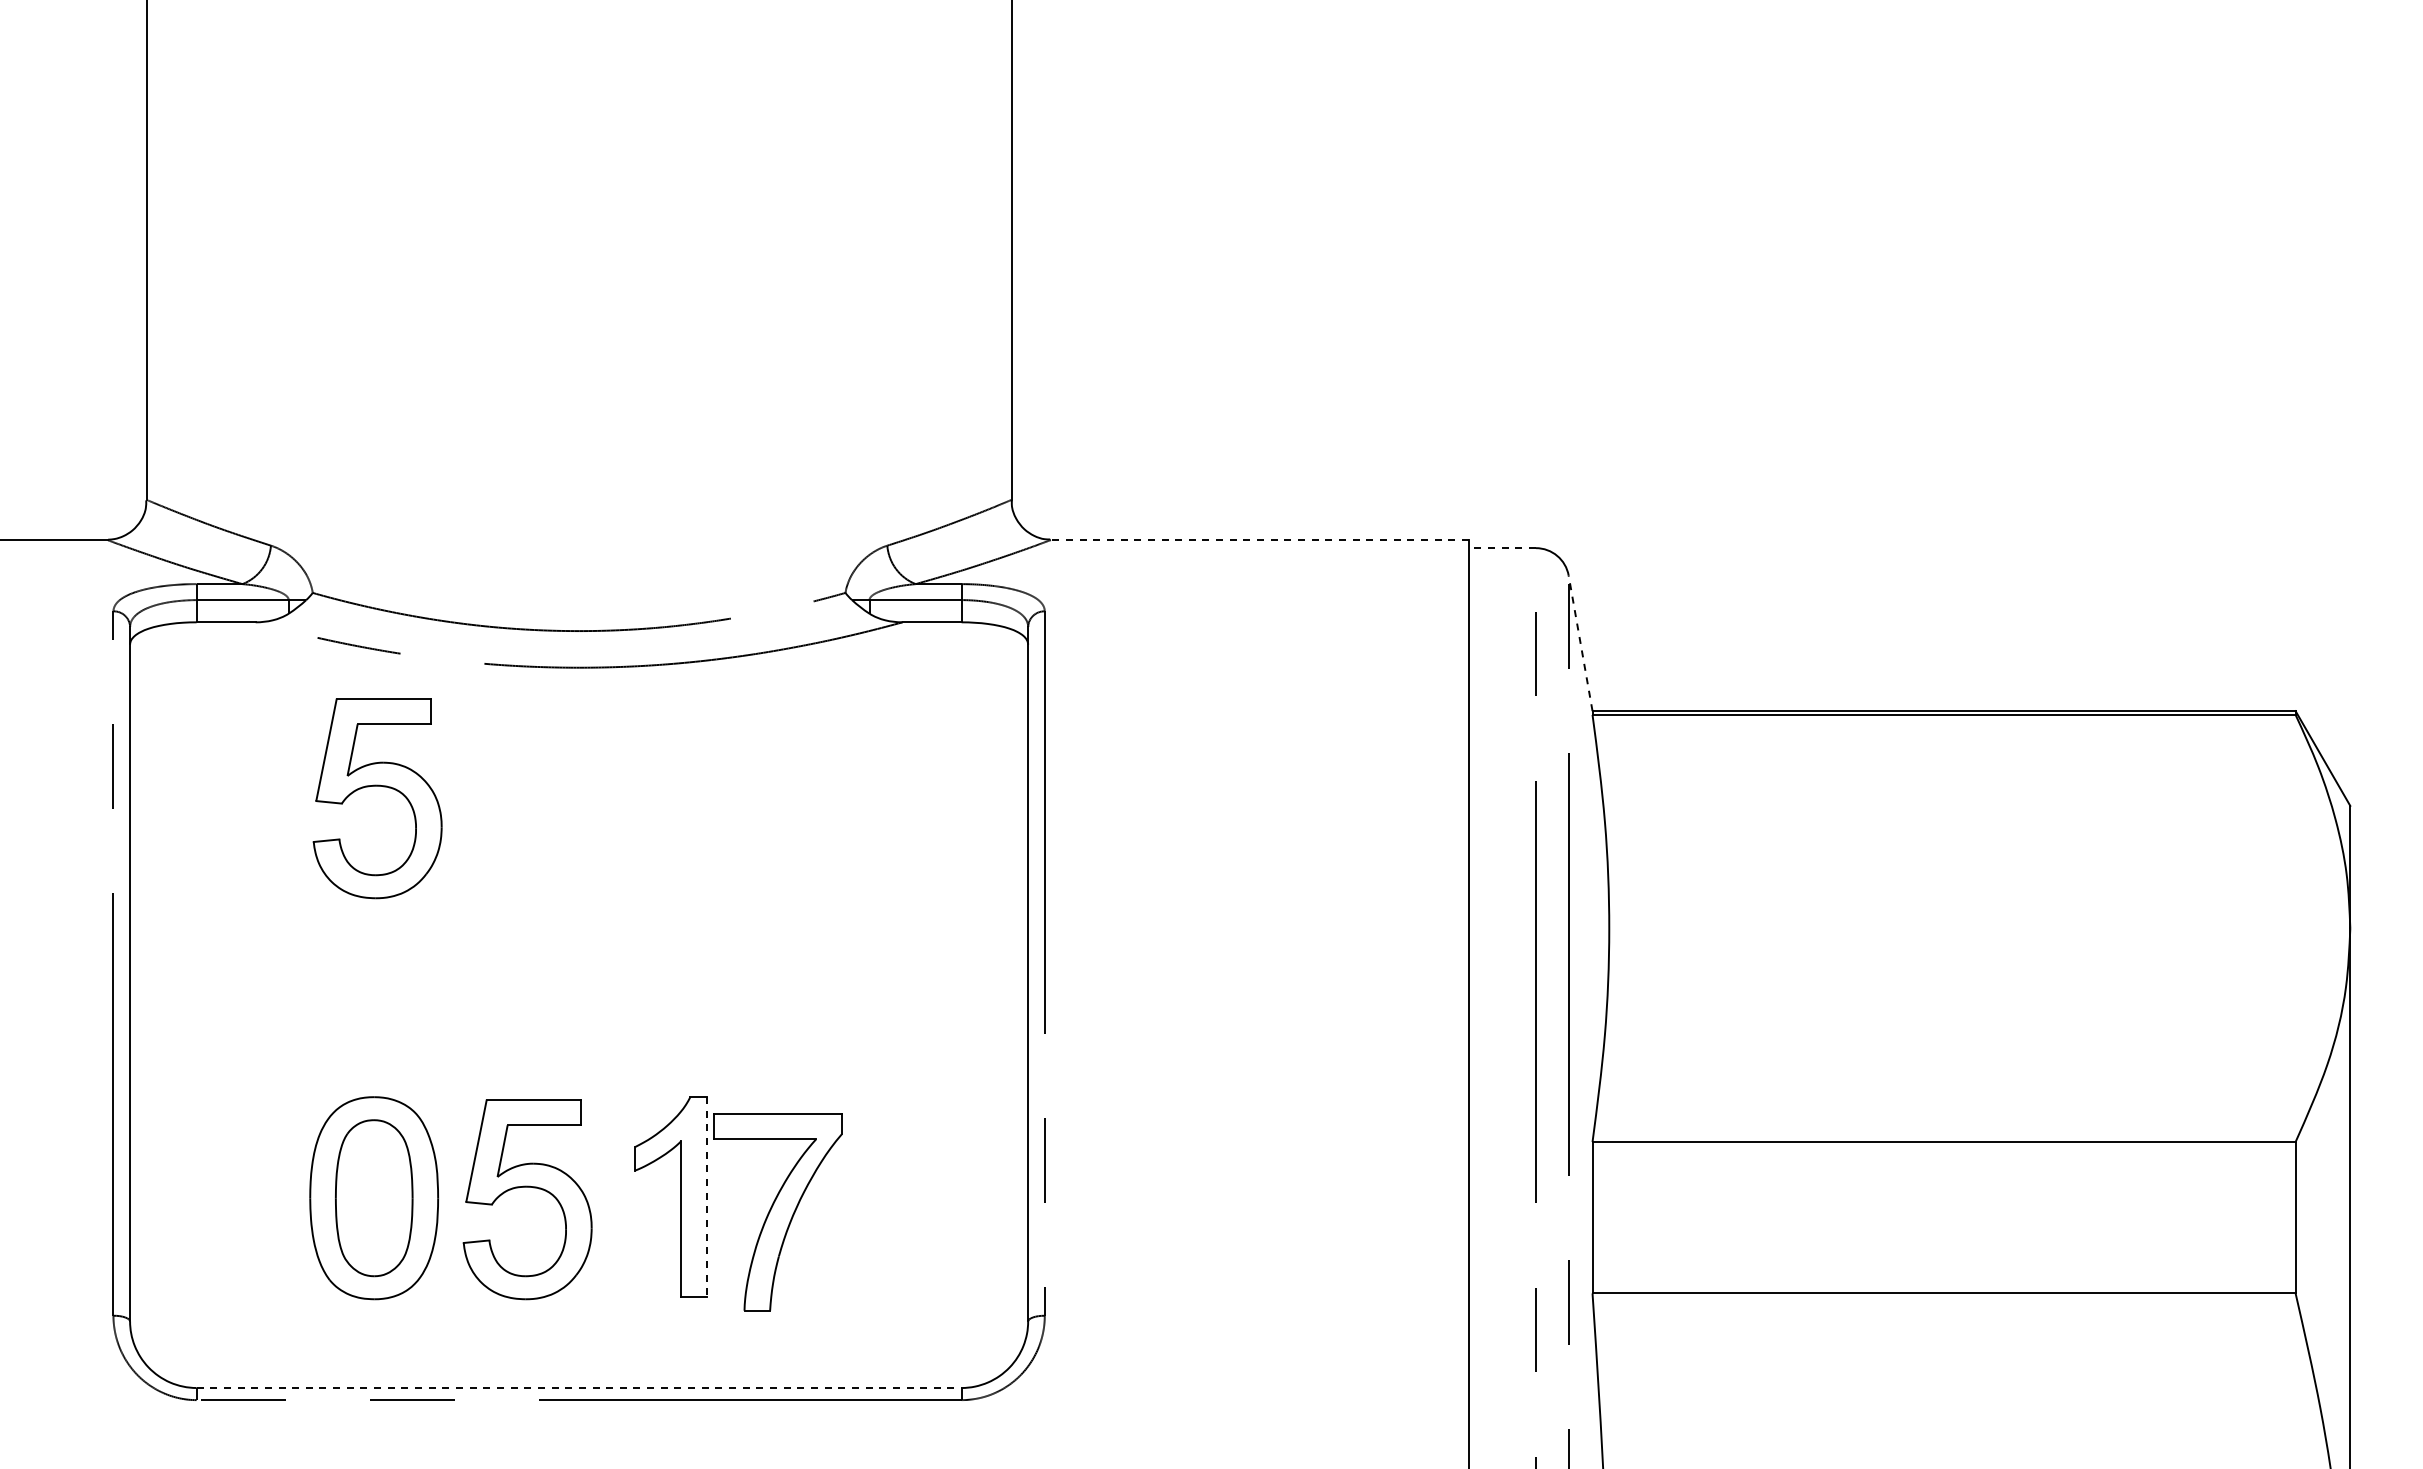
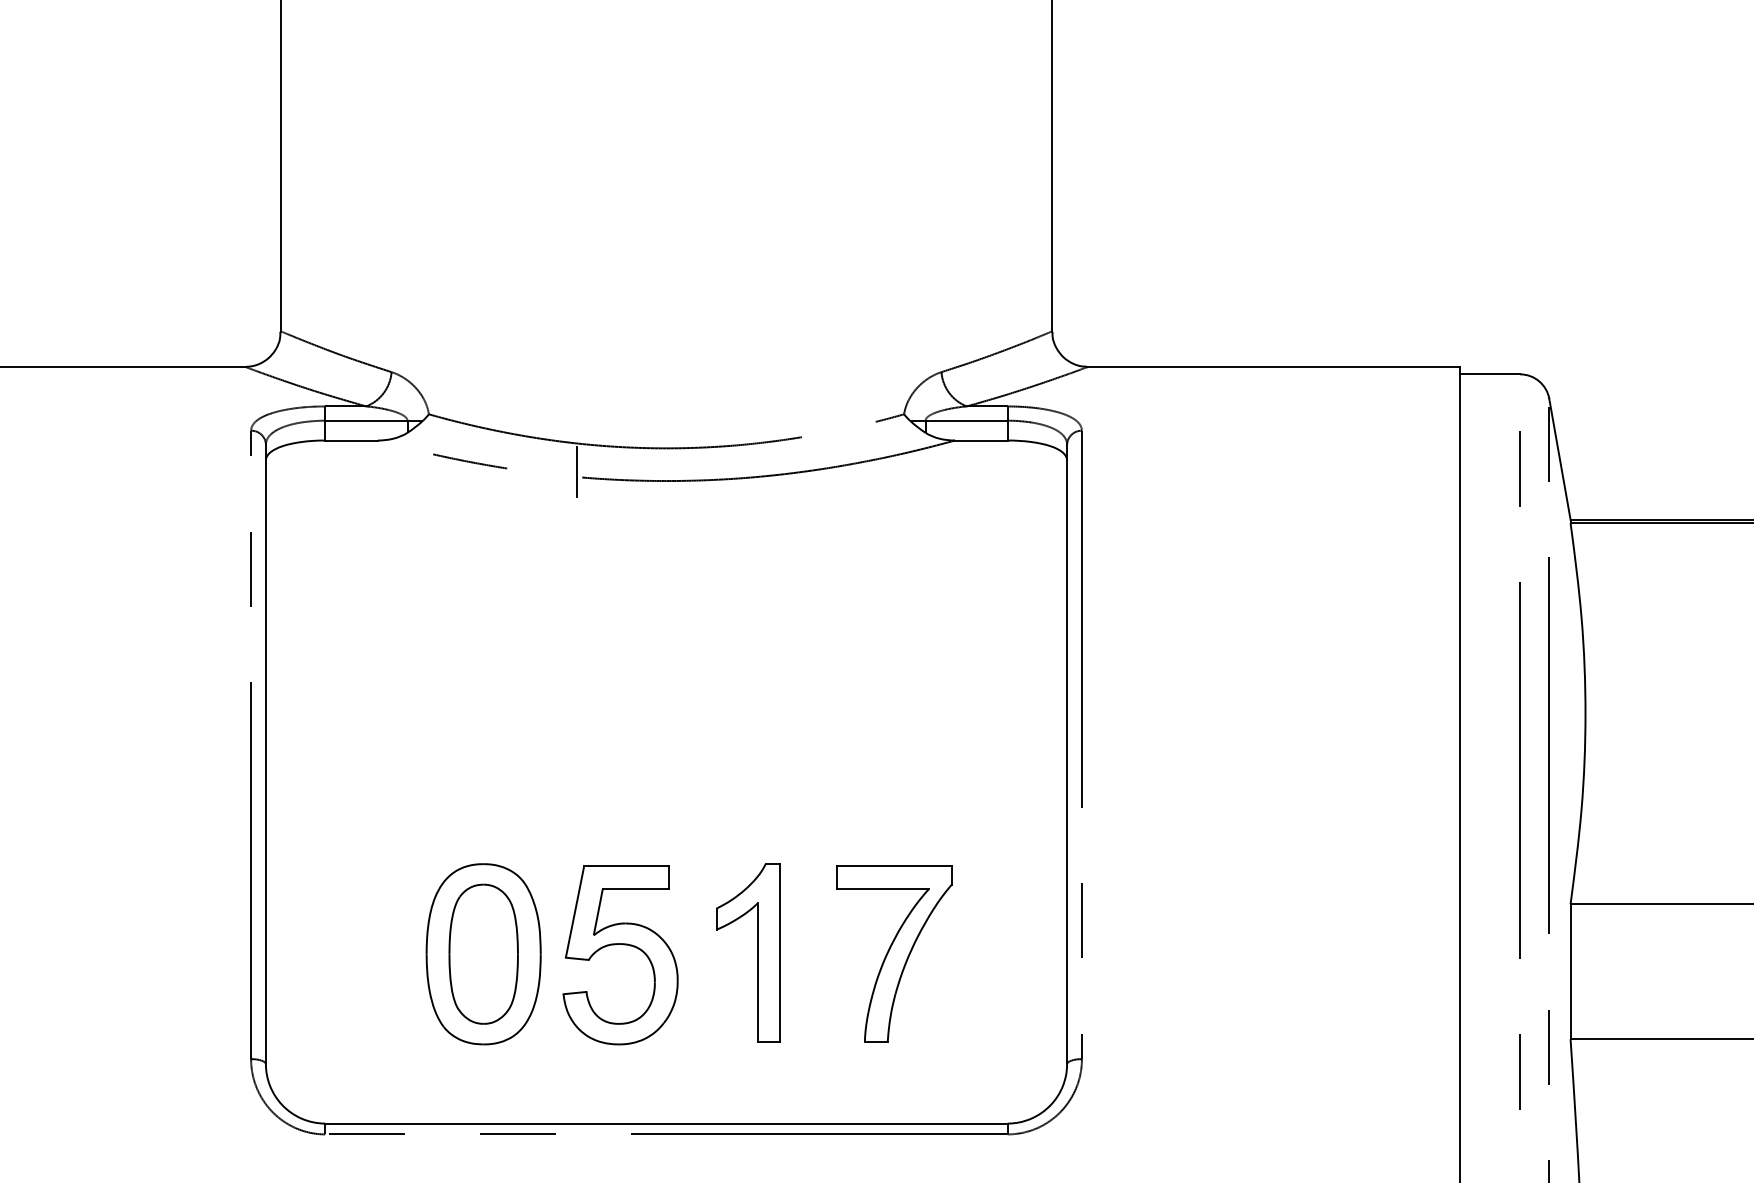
line: (1258, 539) -> (1272, 366), dashed -> solid
line: (1502, 548) -> (1490, 374), dashed -> solid
line: (1580, 643) -> (1559, 459), dashed -> solid
line: (479, 657) -> (577, 471), added
part: (377, 786) -> (486, 586), removed
line: (706, 1196) -> (780, 952), dashed -> solid
part: (777, 1212) -> (894, 954), moved
line: (579, 1388) -> (666, 1124), dashed -> solid

